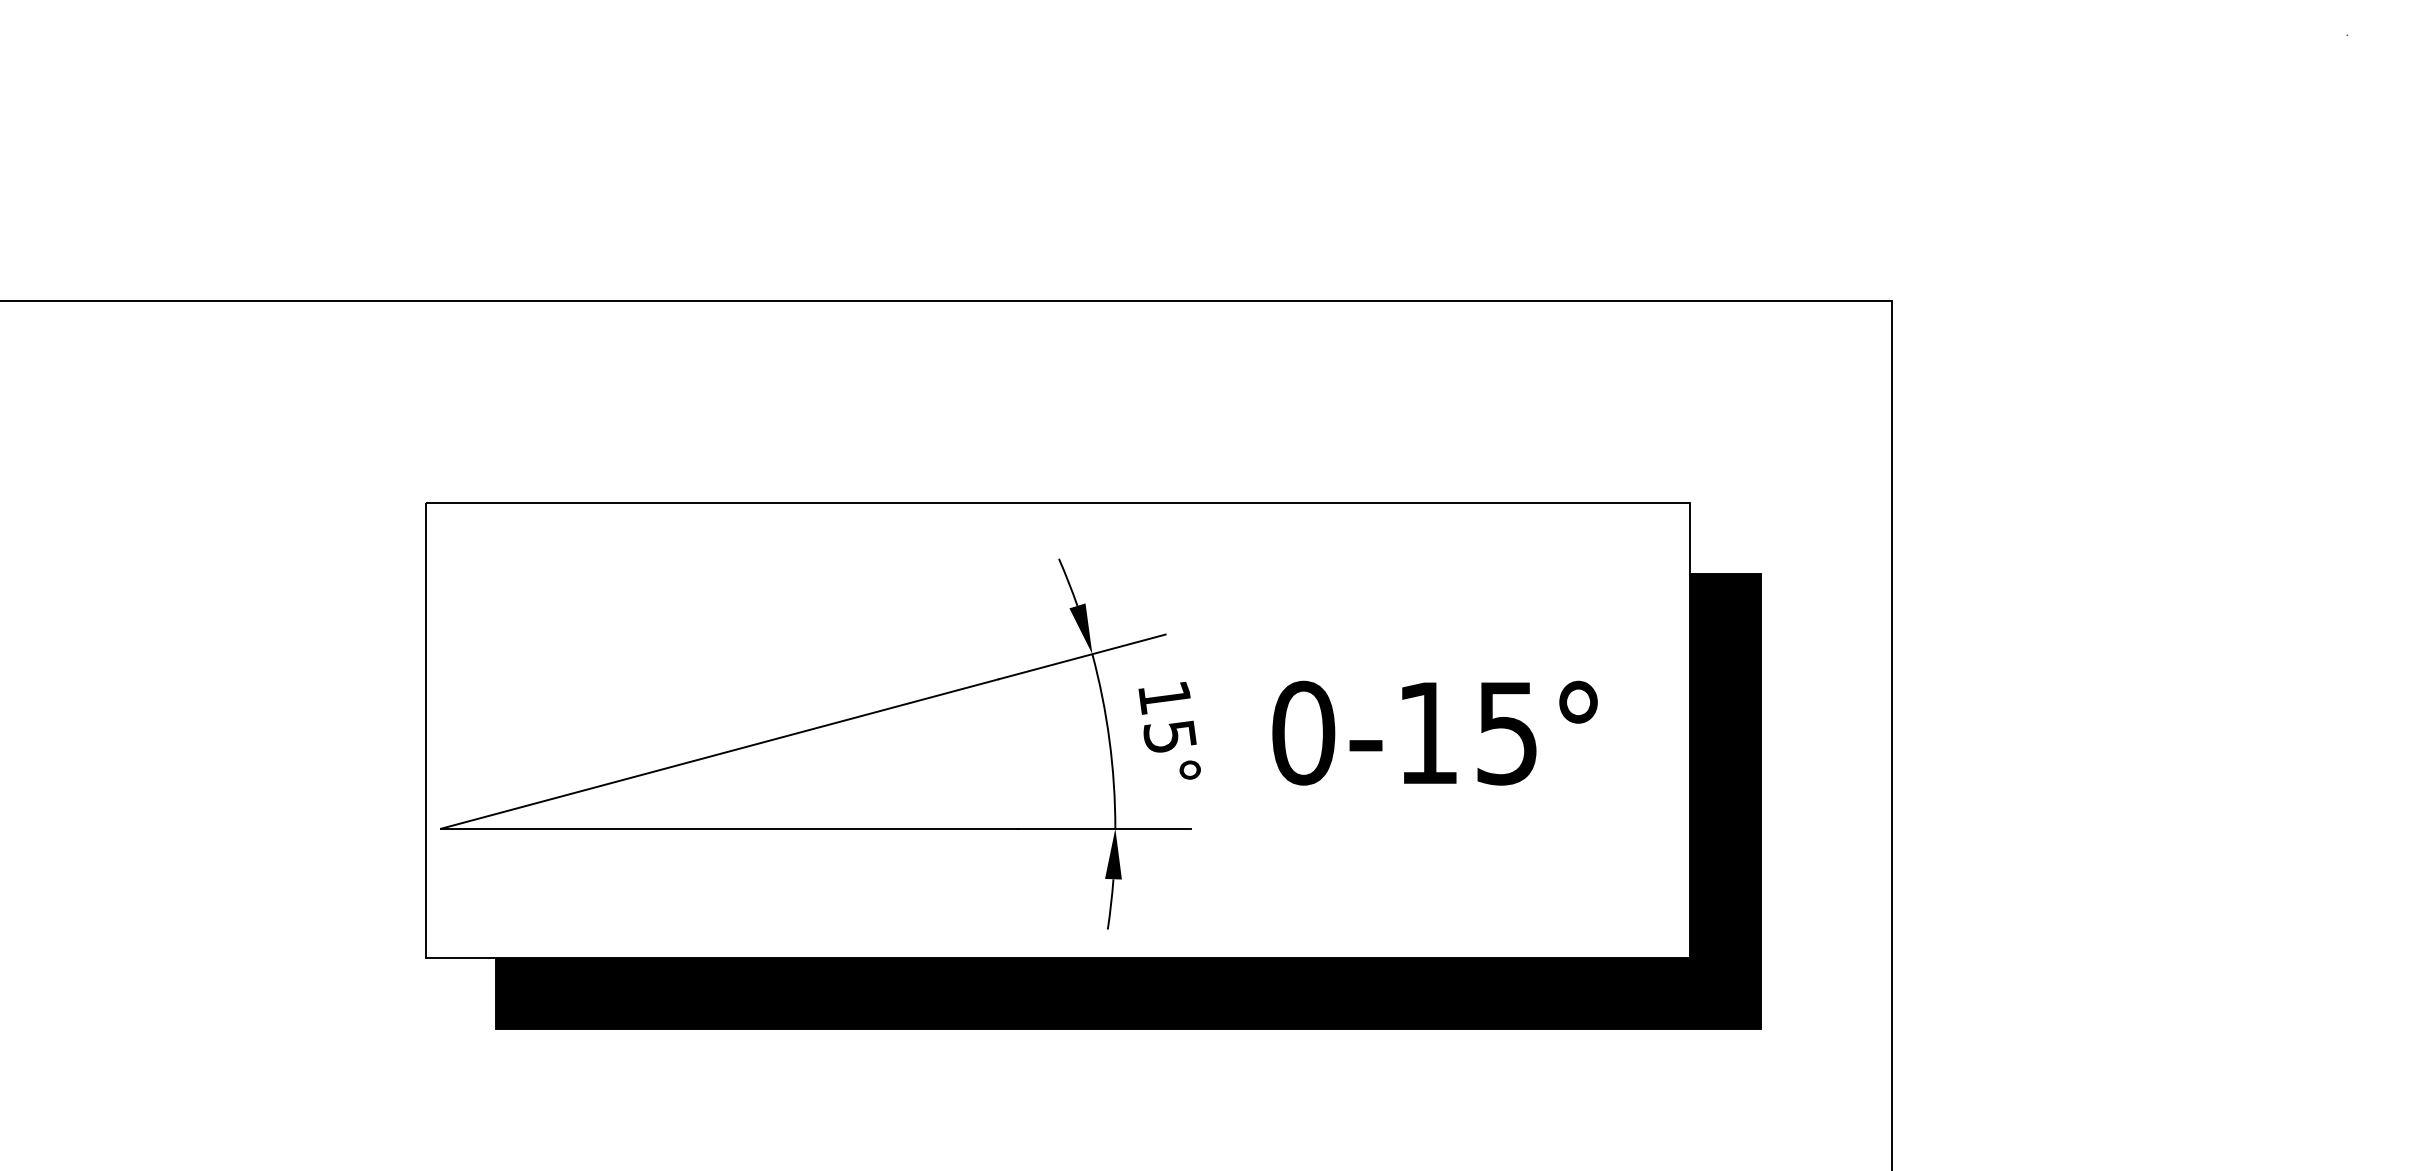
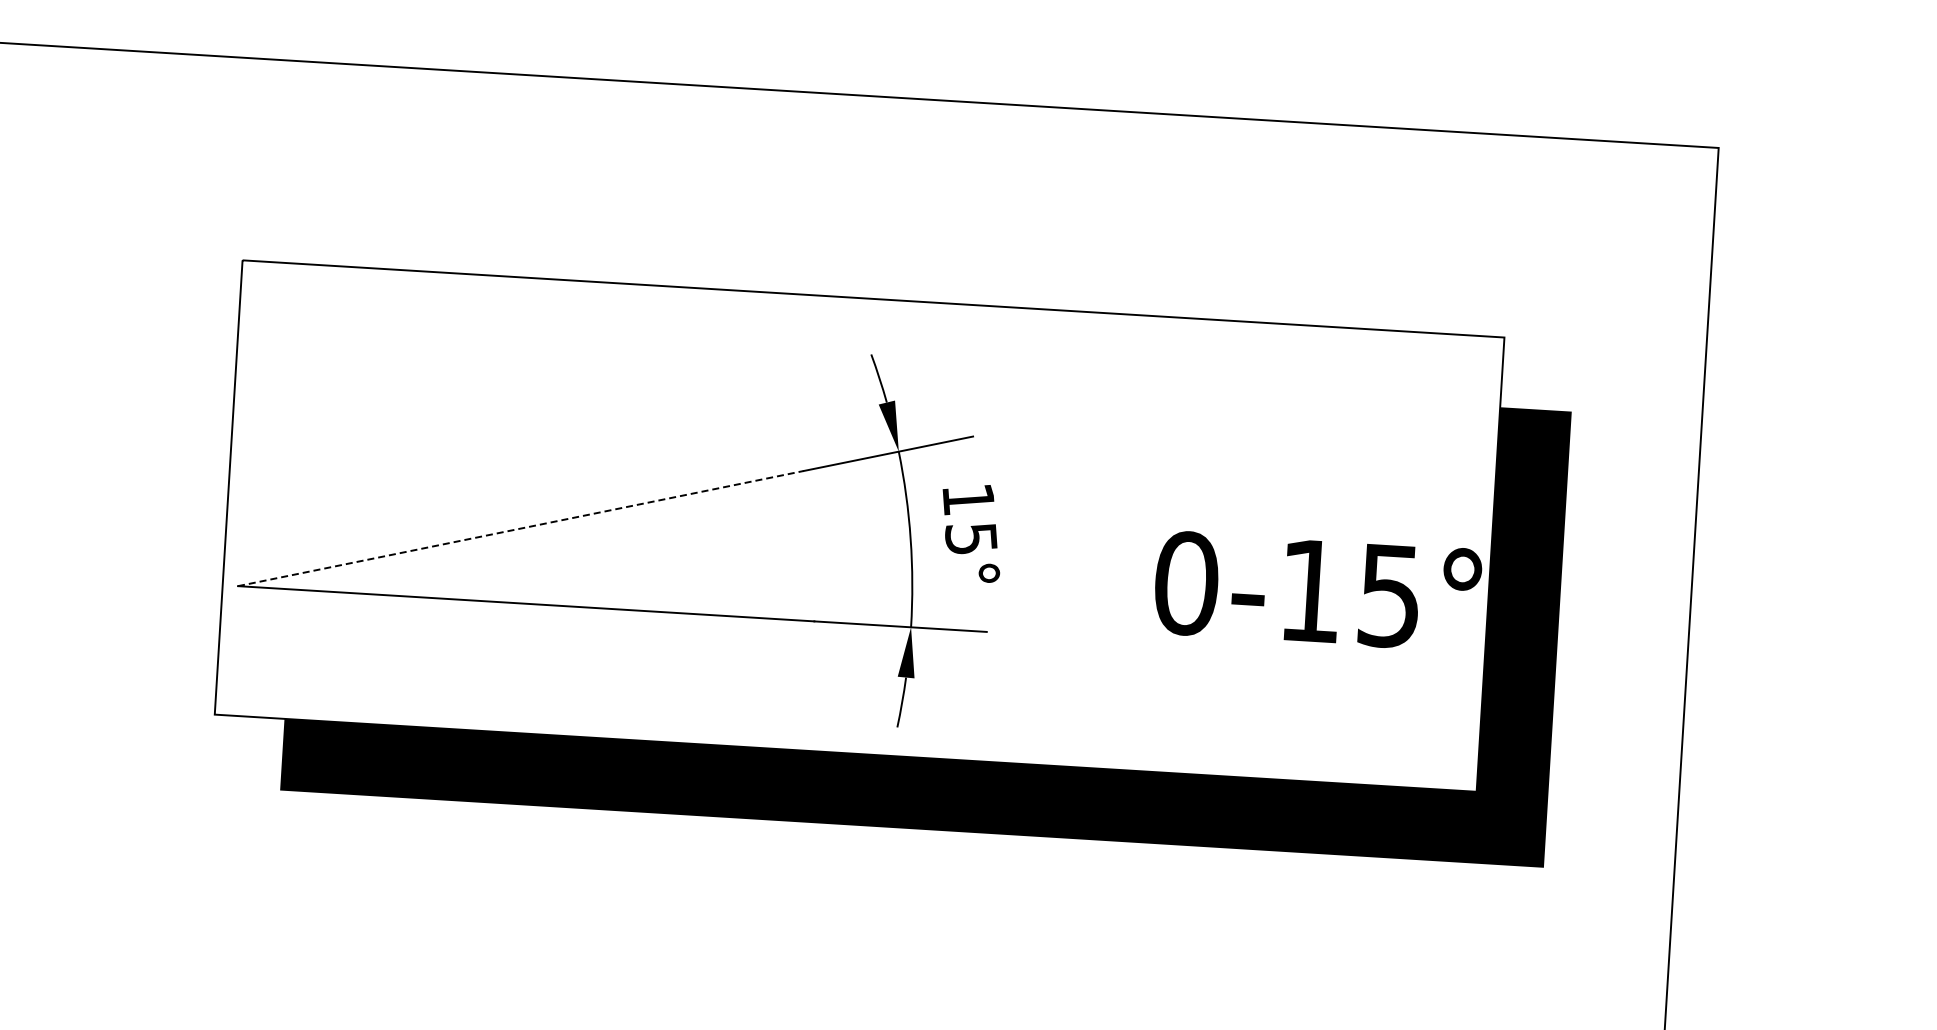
text: (1434, 732) -> (1317, 590), moved
line: (719, 754) -> (520, 529), solid -> dashed

